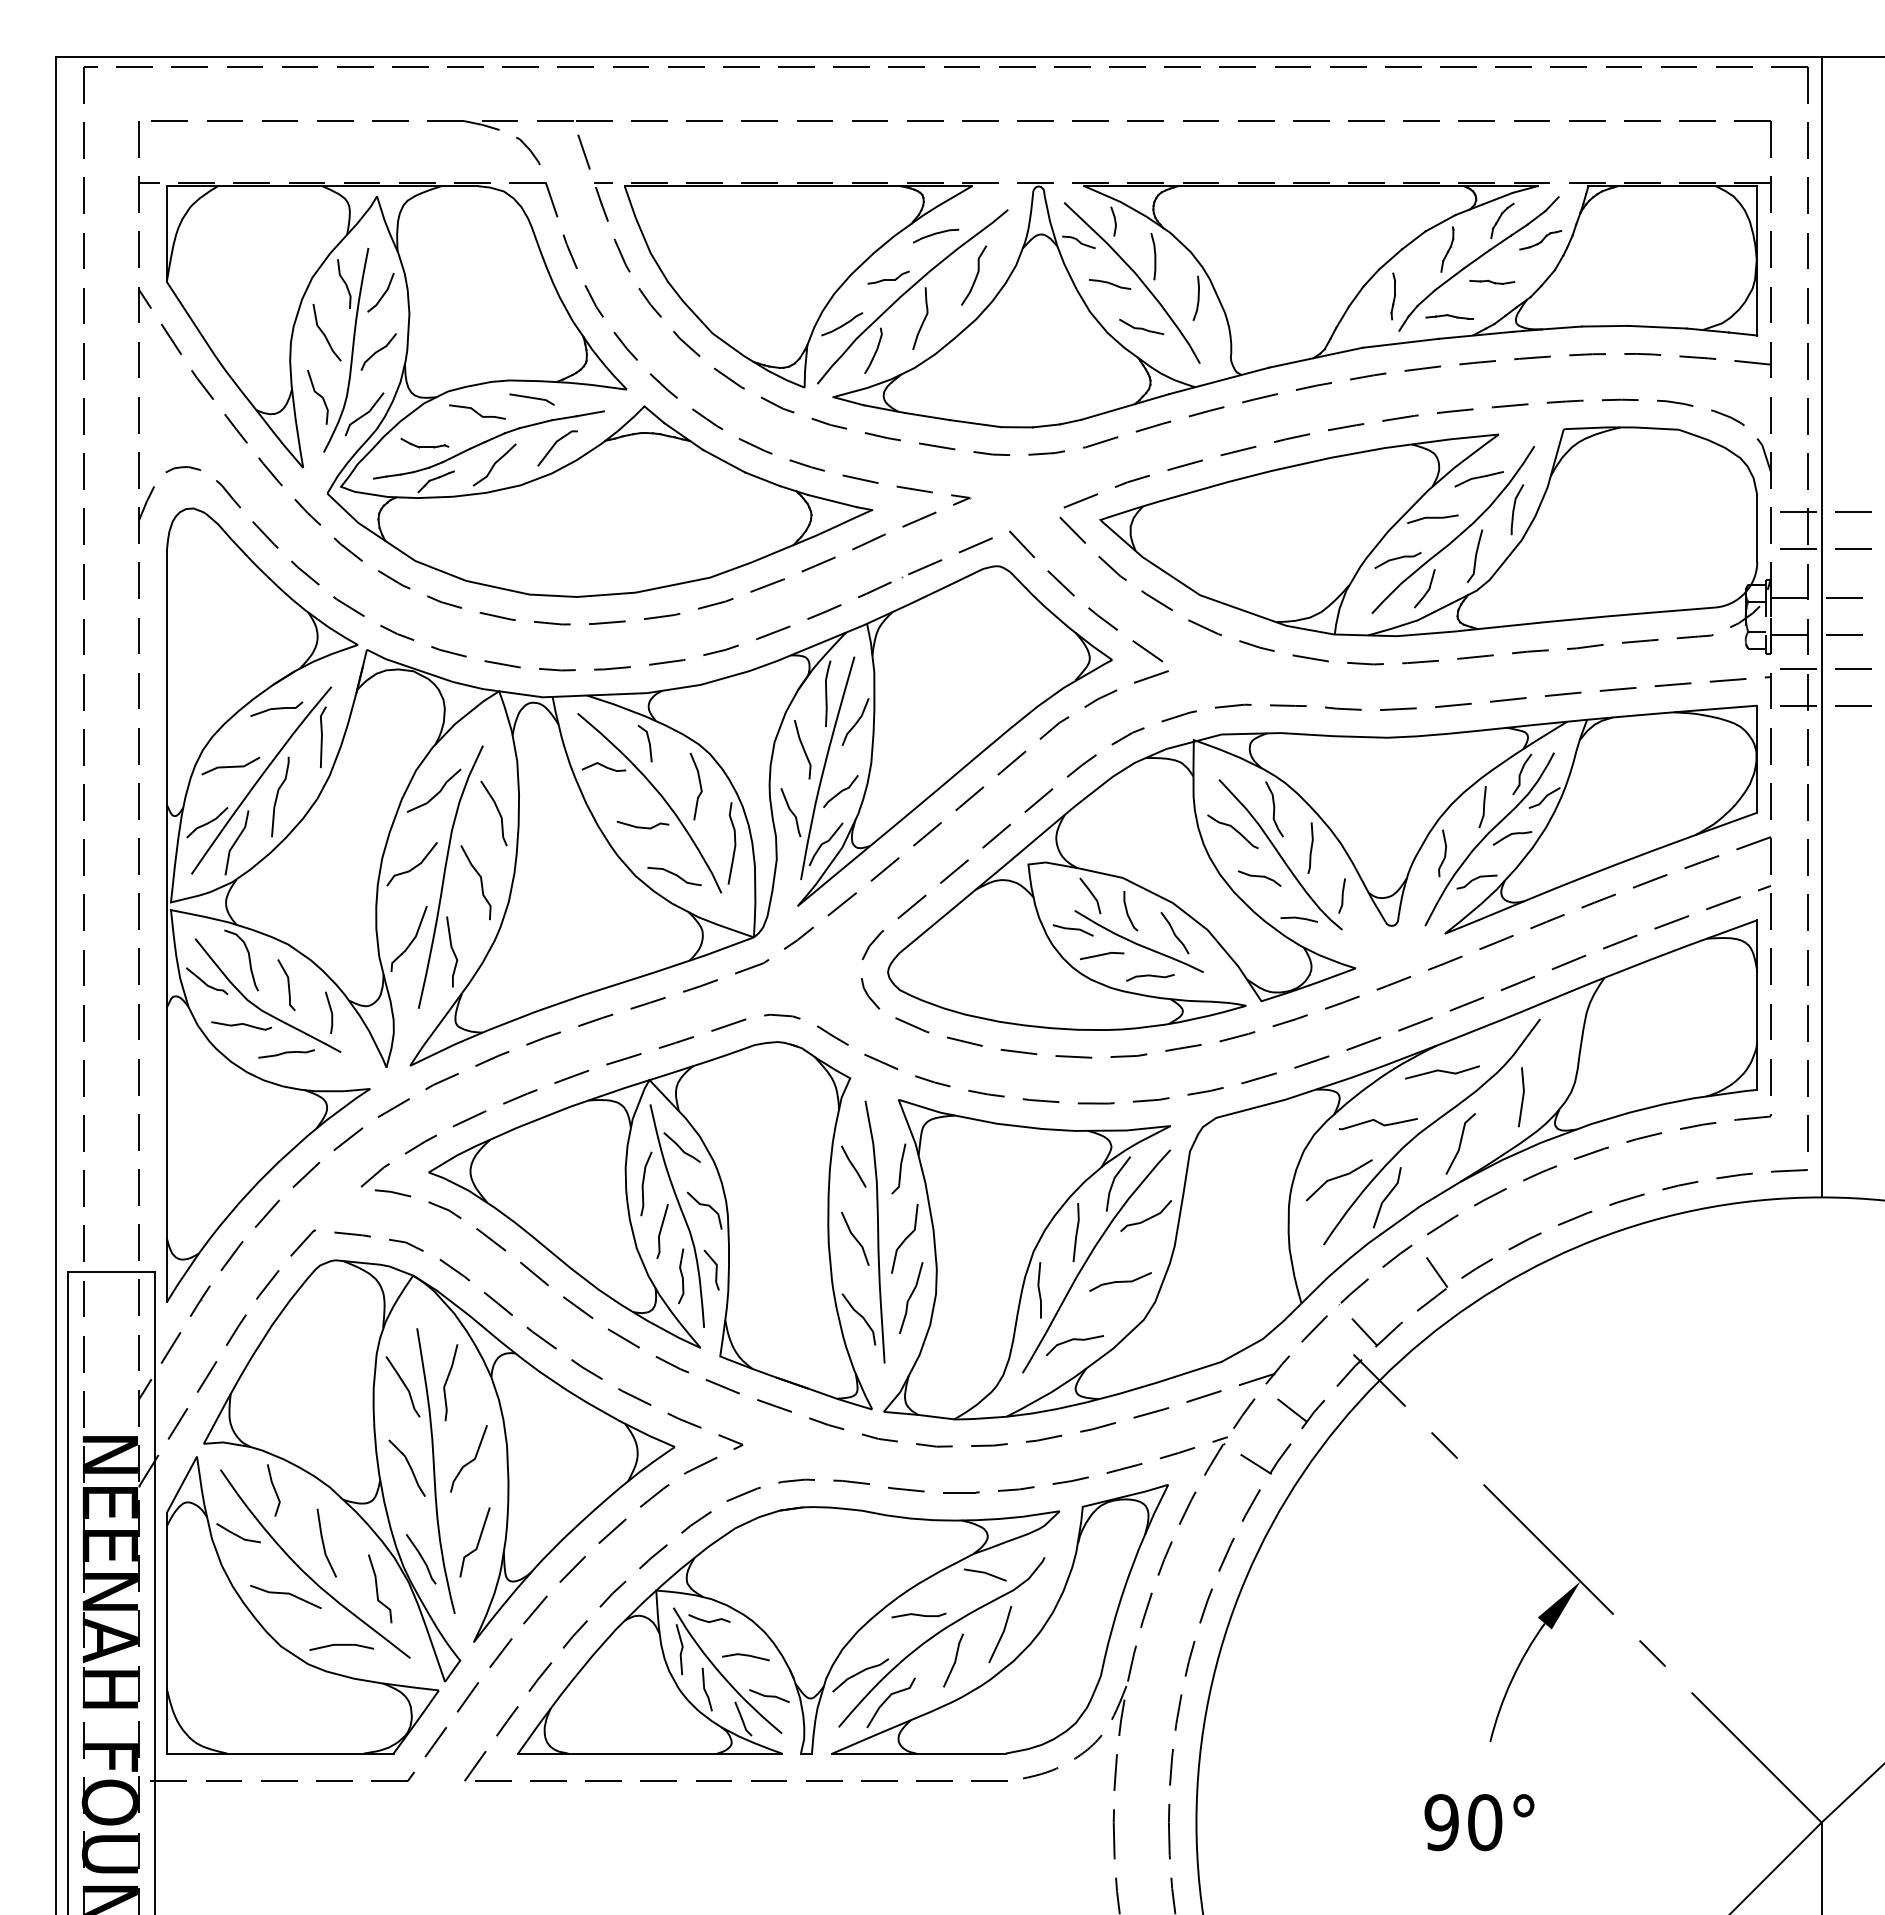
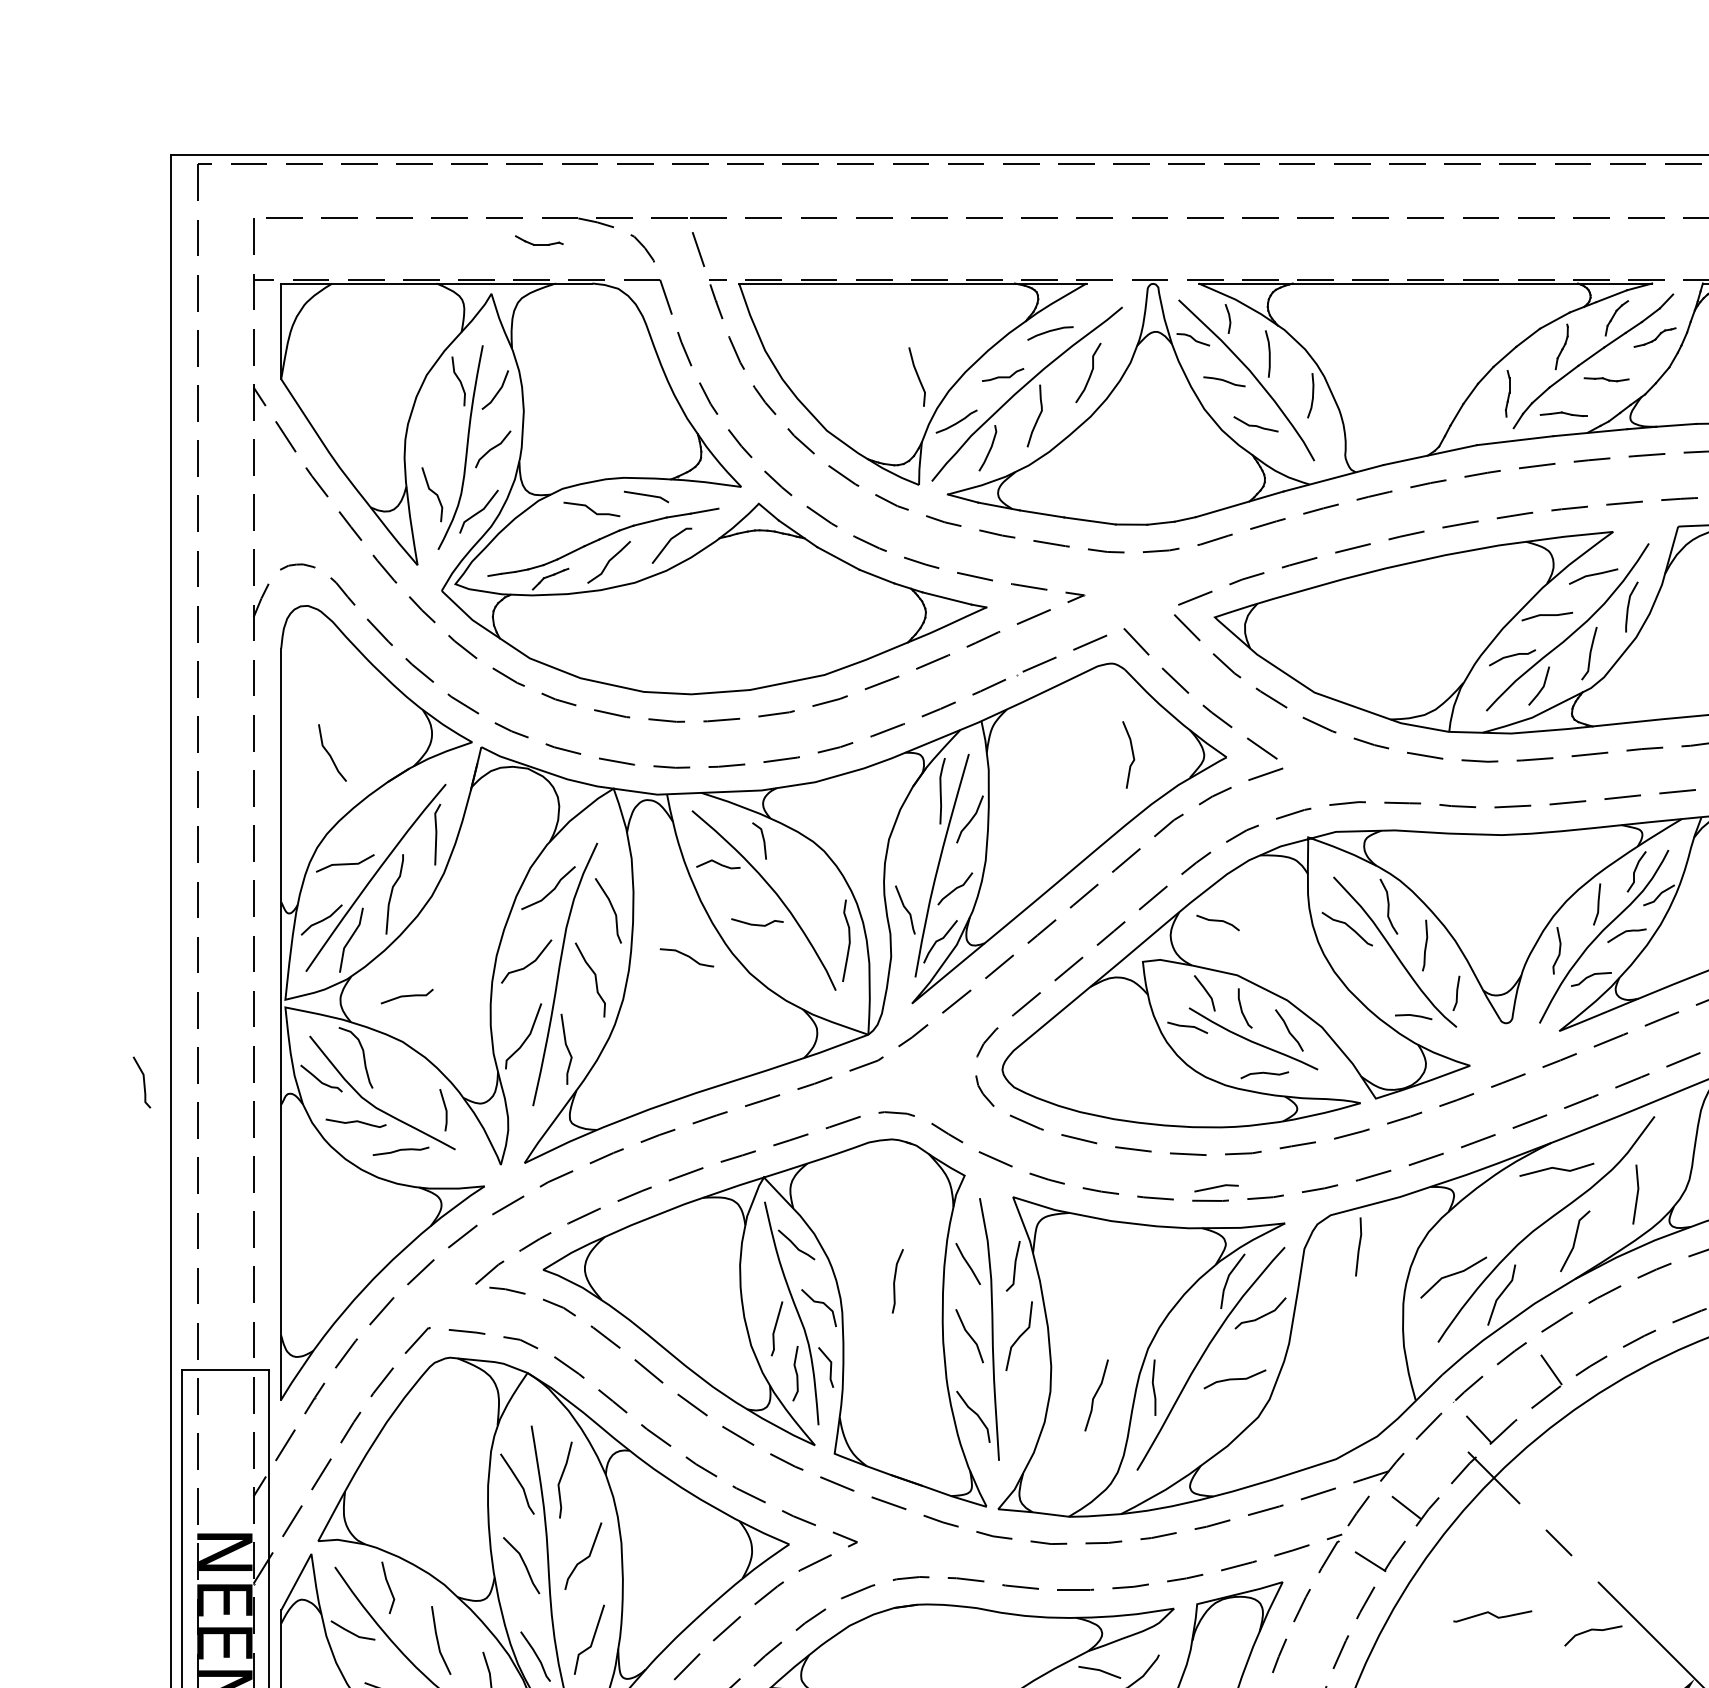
curve: (324, 333) -> (329, 753), moved
part: (424, 442) -> (538, 239), moved
curve: (276, 708) -> (406, 995), moved
curve: (802, 748) -> (916, 375), moved
curve: (699, 785) -> (1131, 753), moved
curve: (674, 875) -> (686, 956), moved
line: (1259, 877) -> (1217, 921), moved
line: (1102, 955) -> (1216, 1187), moved
curve: (287, 984) -> (142, 1081), moved
curve: (1378, 1123) -> (1492, 1615), moved
line: (644, 1181) -> (895, 1278), moved
line: (1076, 1232) -> (1358, 1246), moved
curve: (910, 1298) -> (1095, 1395), moved
curve: (1075, 1340) -> (1593, 1630), moved

